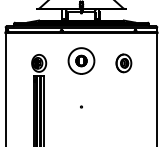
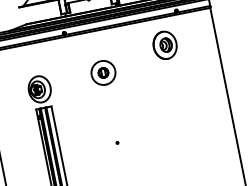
part: (81, 60) -> (103, 72), size x0.6
part: (123, 63) -> (164, 45), moved

